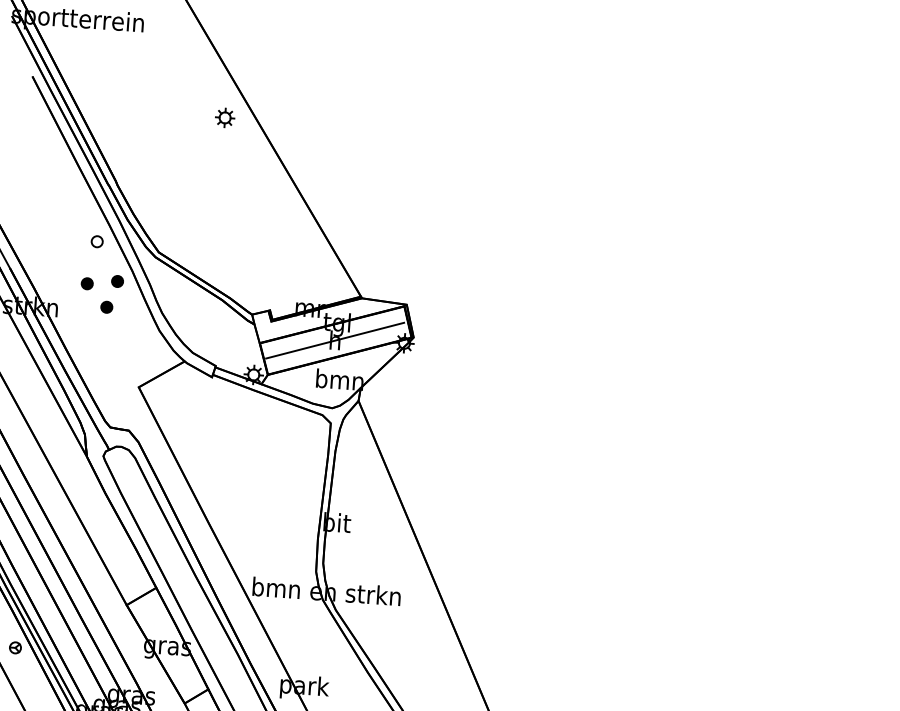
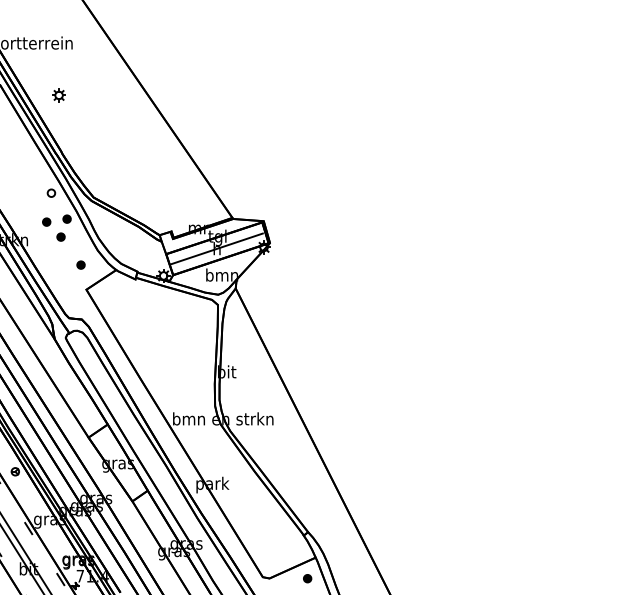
part: (224, 117) -> (58, 95), moved
part: (132, 349) -> (80, 264), added

